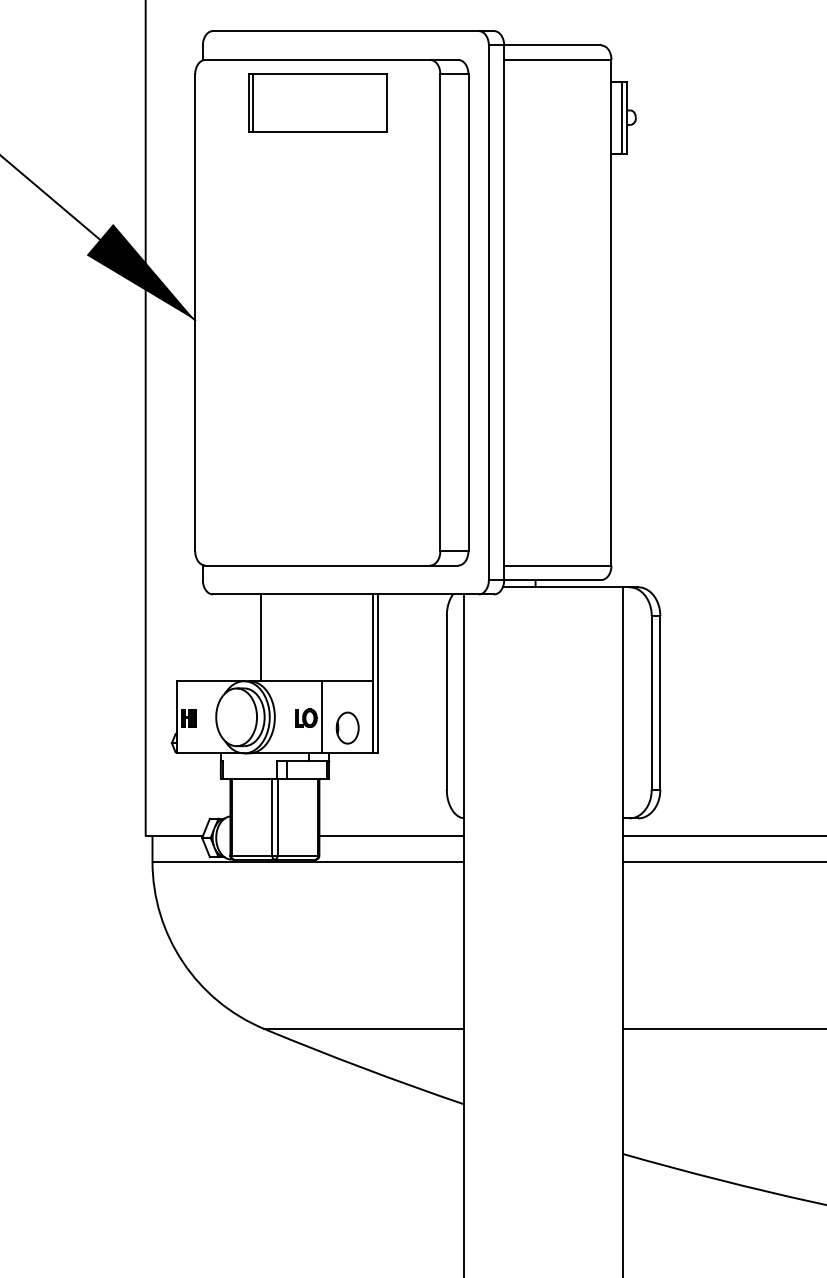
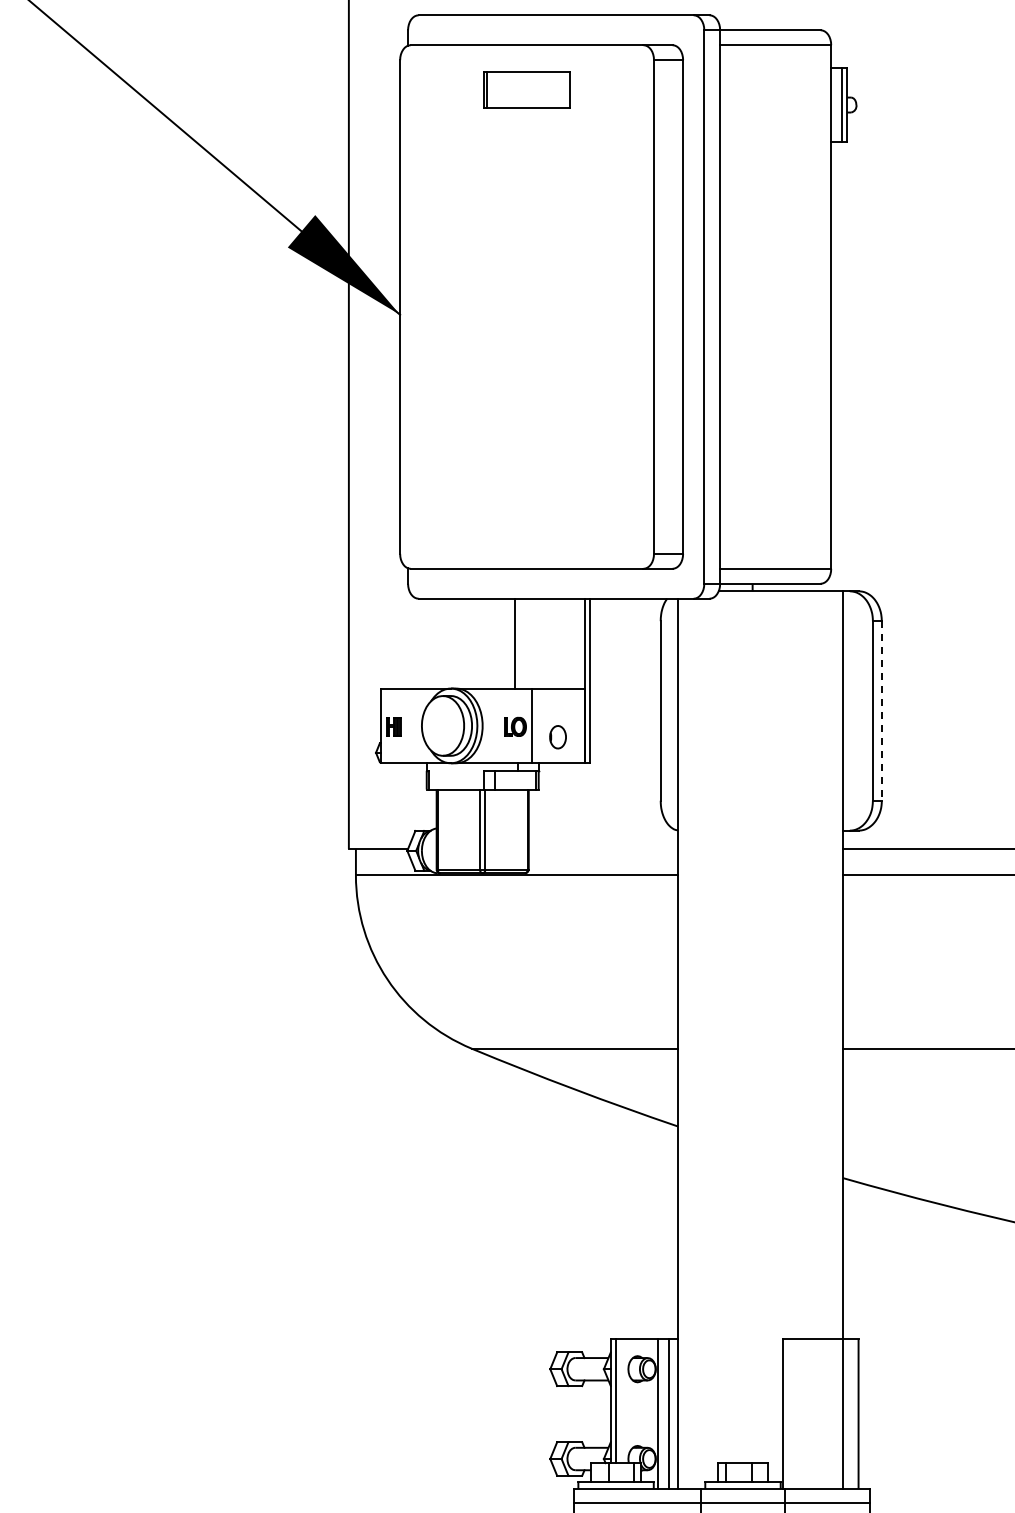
part: (317, 102) -> (526, 89), size x0.6
line: (261, 637) -> (515, 643), moved
line: (660, 702) -> (881, 710), solid -> dashed
part: (347, 728) -> (557, 737), size x0.7
line: (391, 835) -> (603, 848), removed

